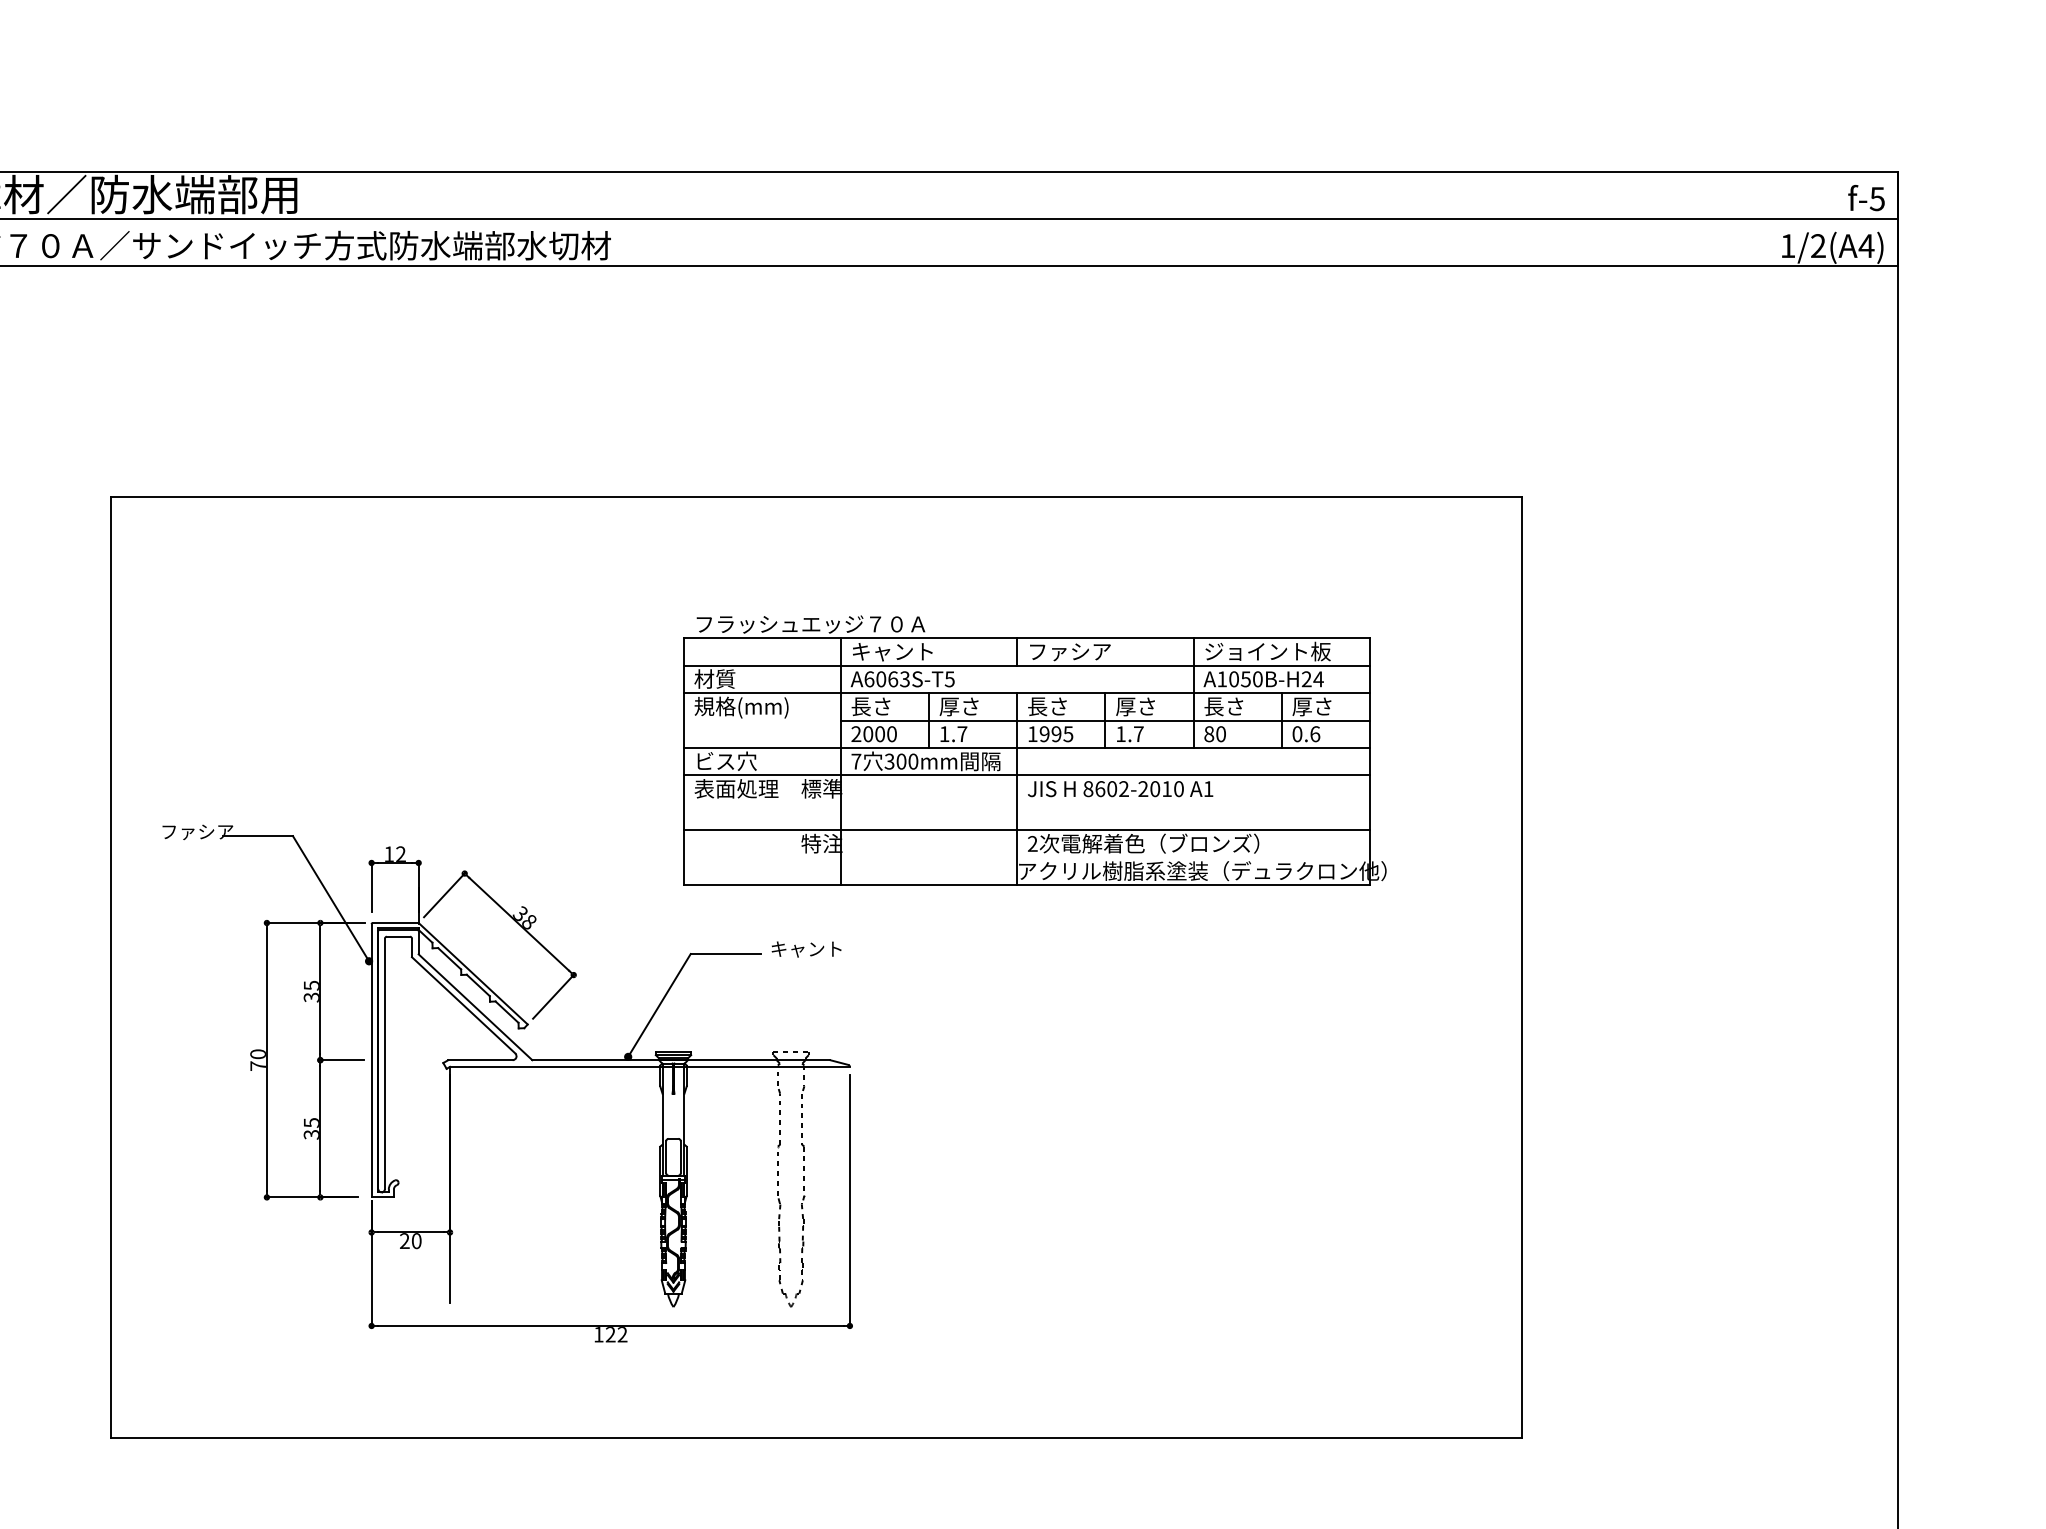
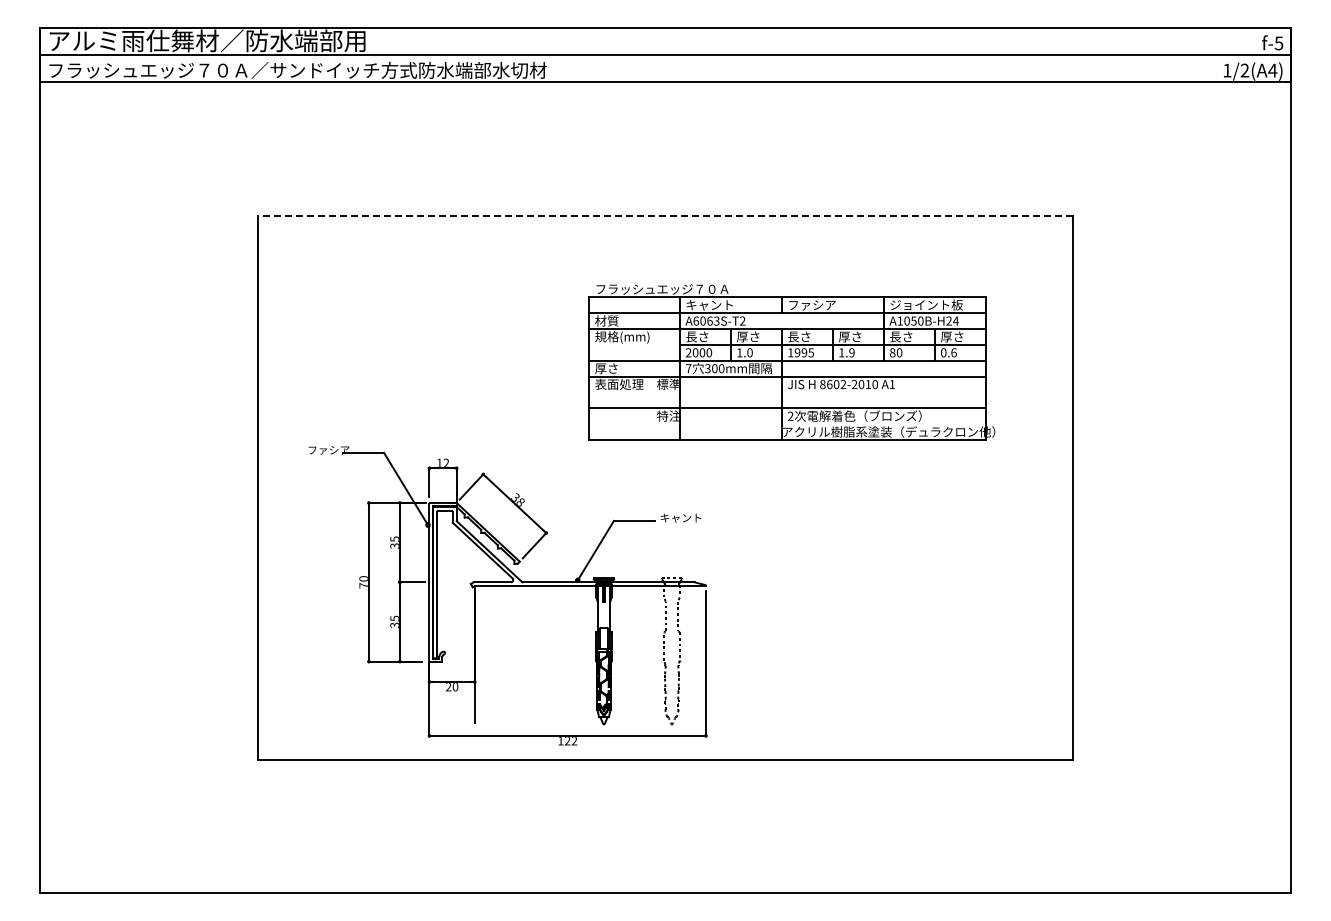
line: (816, 496) -> (665, 215), solid -> dashed
text: (949, 678) -> (742, 320), A6063S-T5 -> A6063S-T2
text: (961, 733) -> (749, 352), 1.7 -> 1.0
text: (1137, 733) -> (851, 352), 1.7 -> 1.9
text: (726, 761) -> (613, 368), ビス穴 -> 厚さ
part: (506, 1067) -> (507, 586), moved

